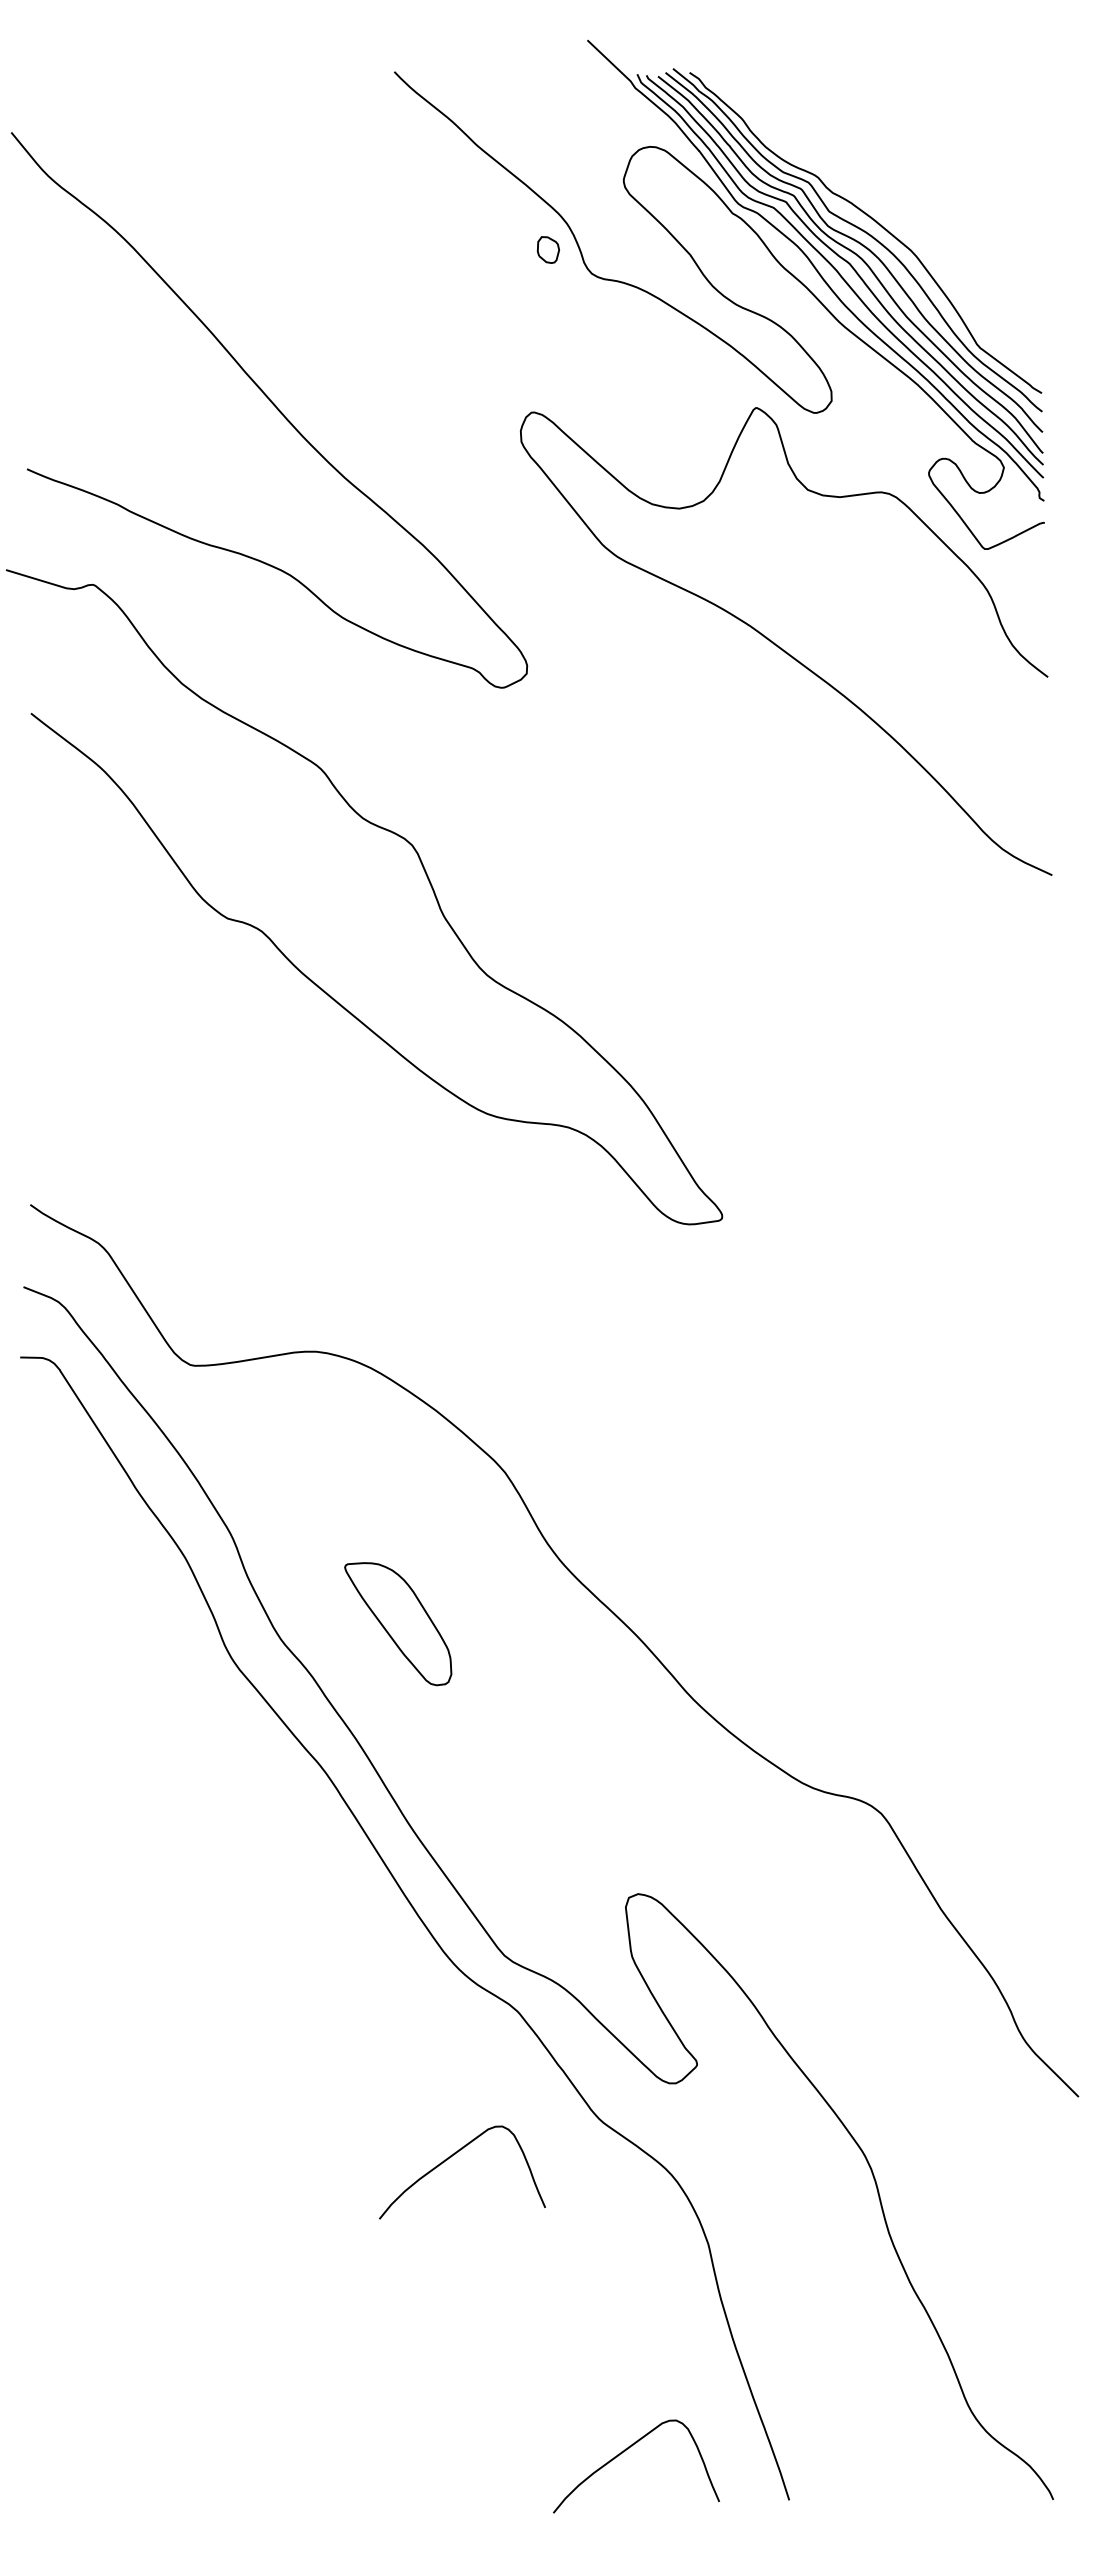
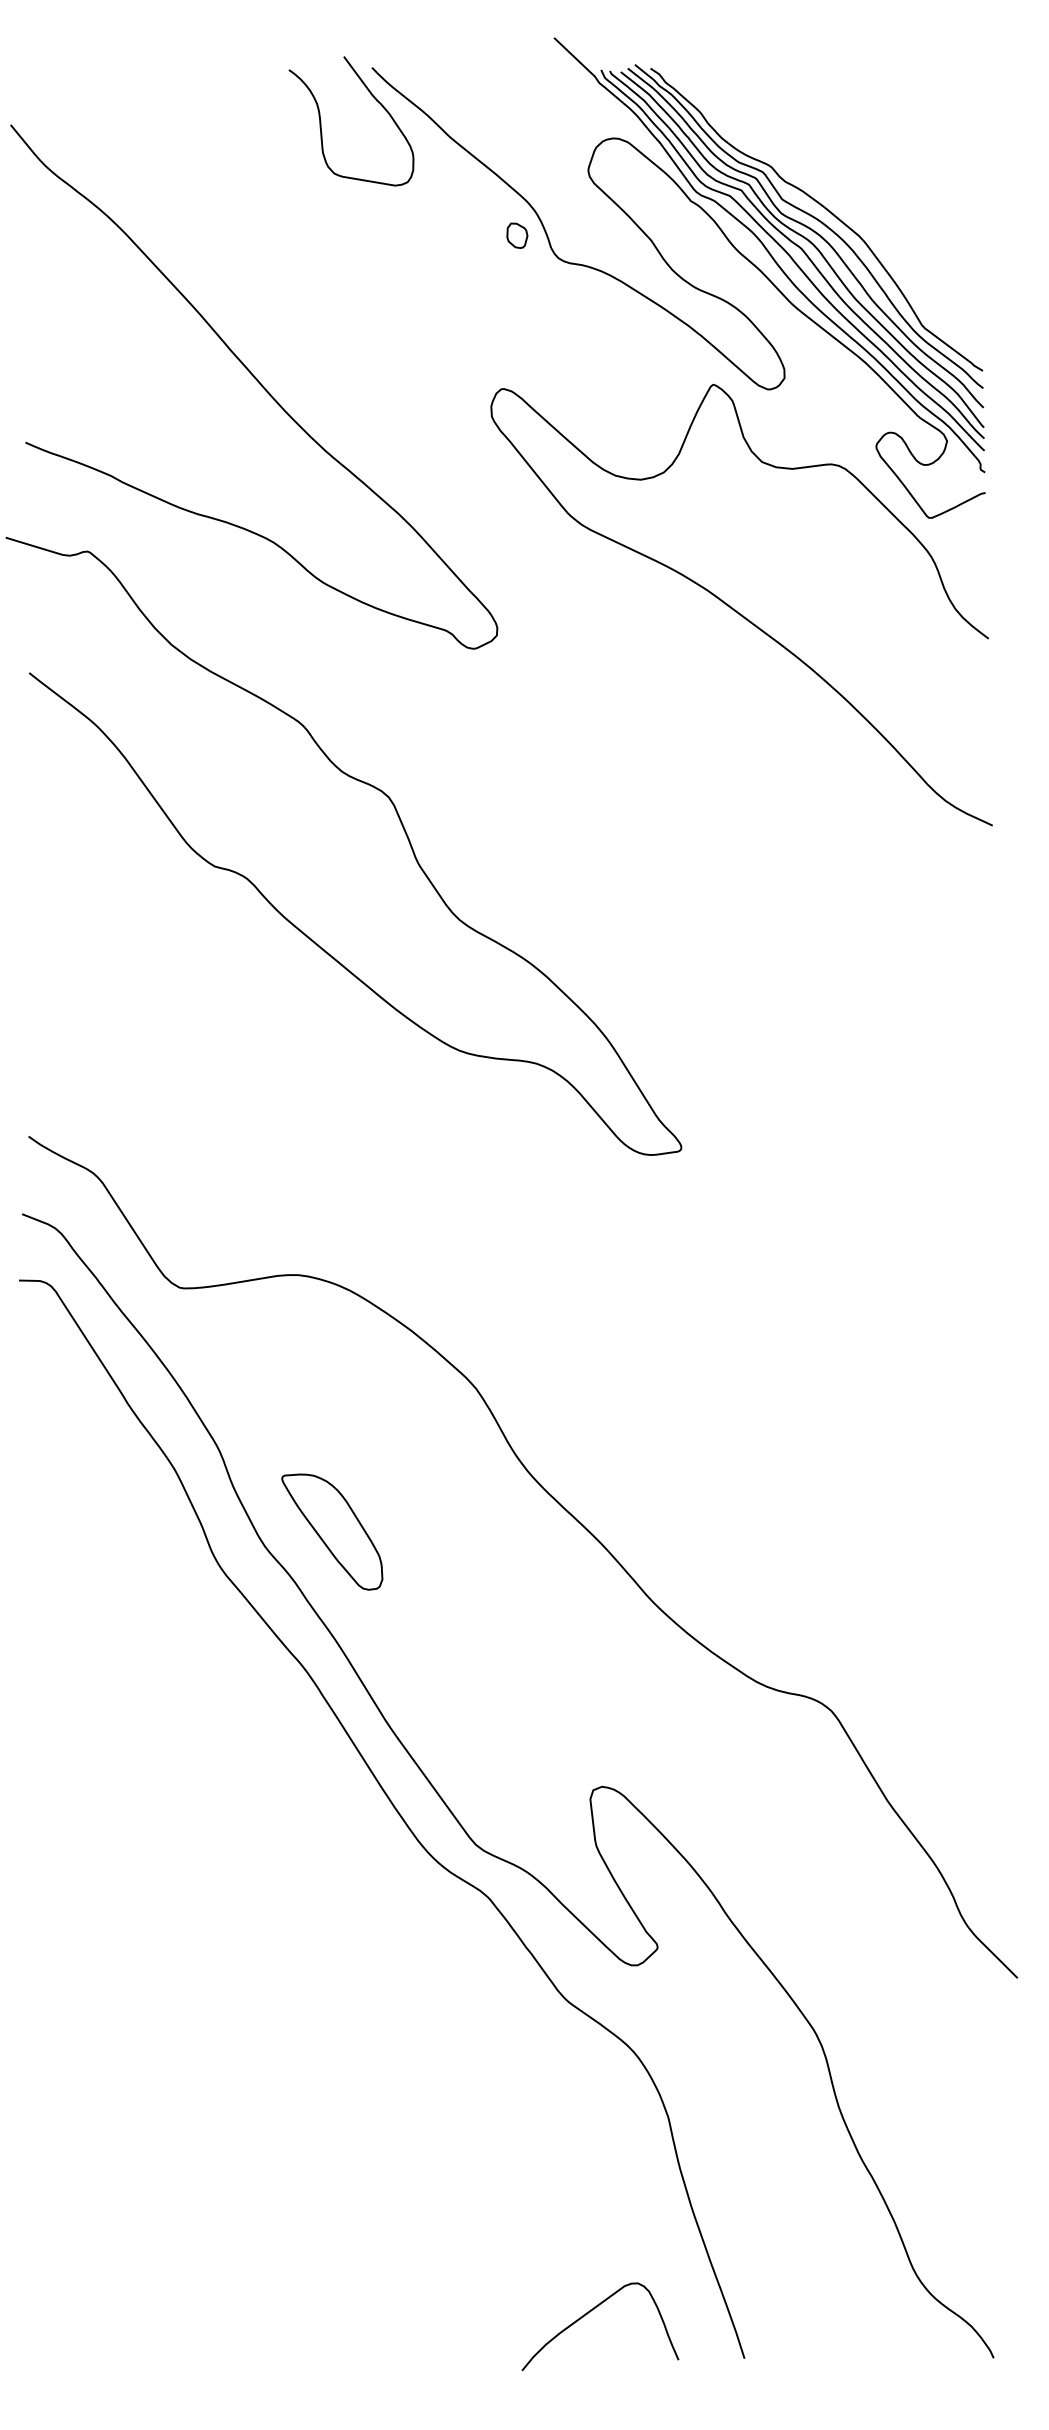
curve: (340, 128) -> (321, 121), added
part: (398, 1624) -> (332, 1532), moved
curve: (451, 2157) -> (425, 2035), removed

